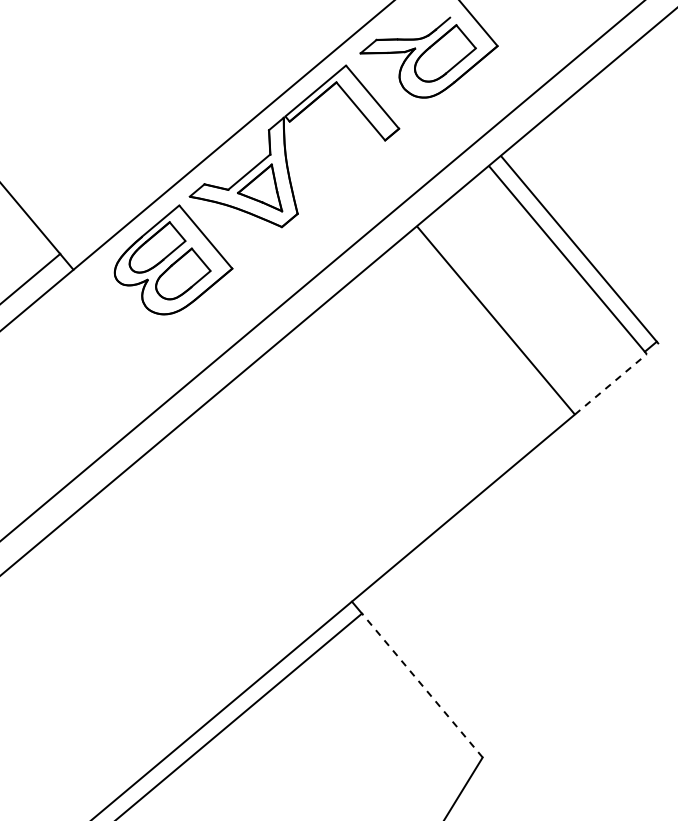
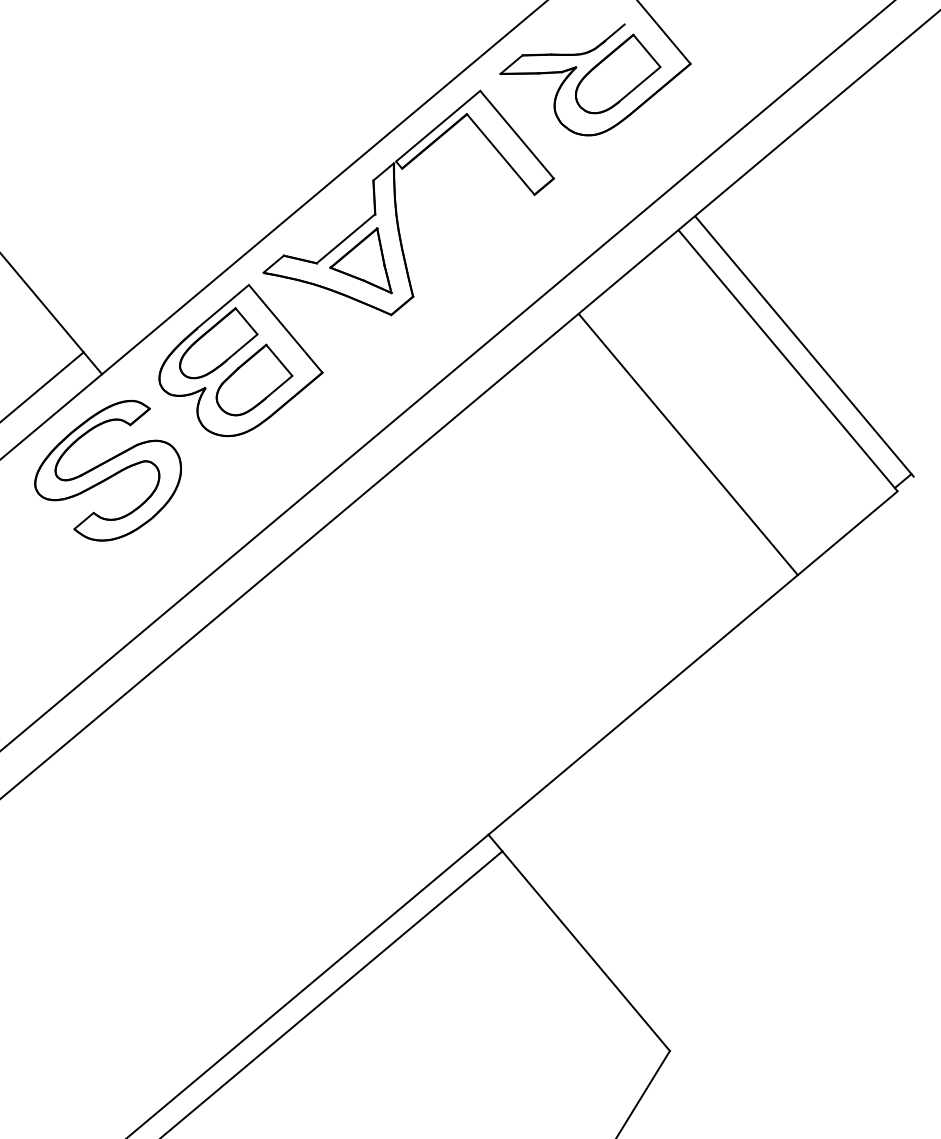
part: (77, 339) -> (107, 470), added
line: (610, 384) -> (847, 533), dashed -> solid
line: (422, 685) -> (586, 951), dashed -> solid

